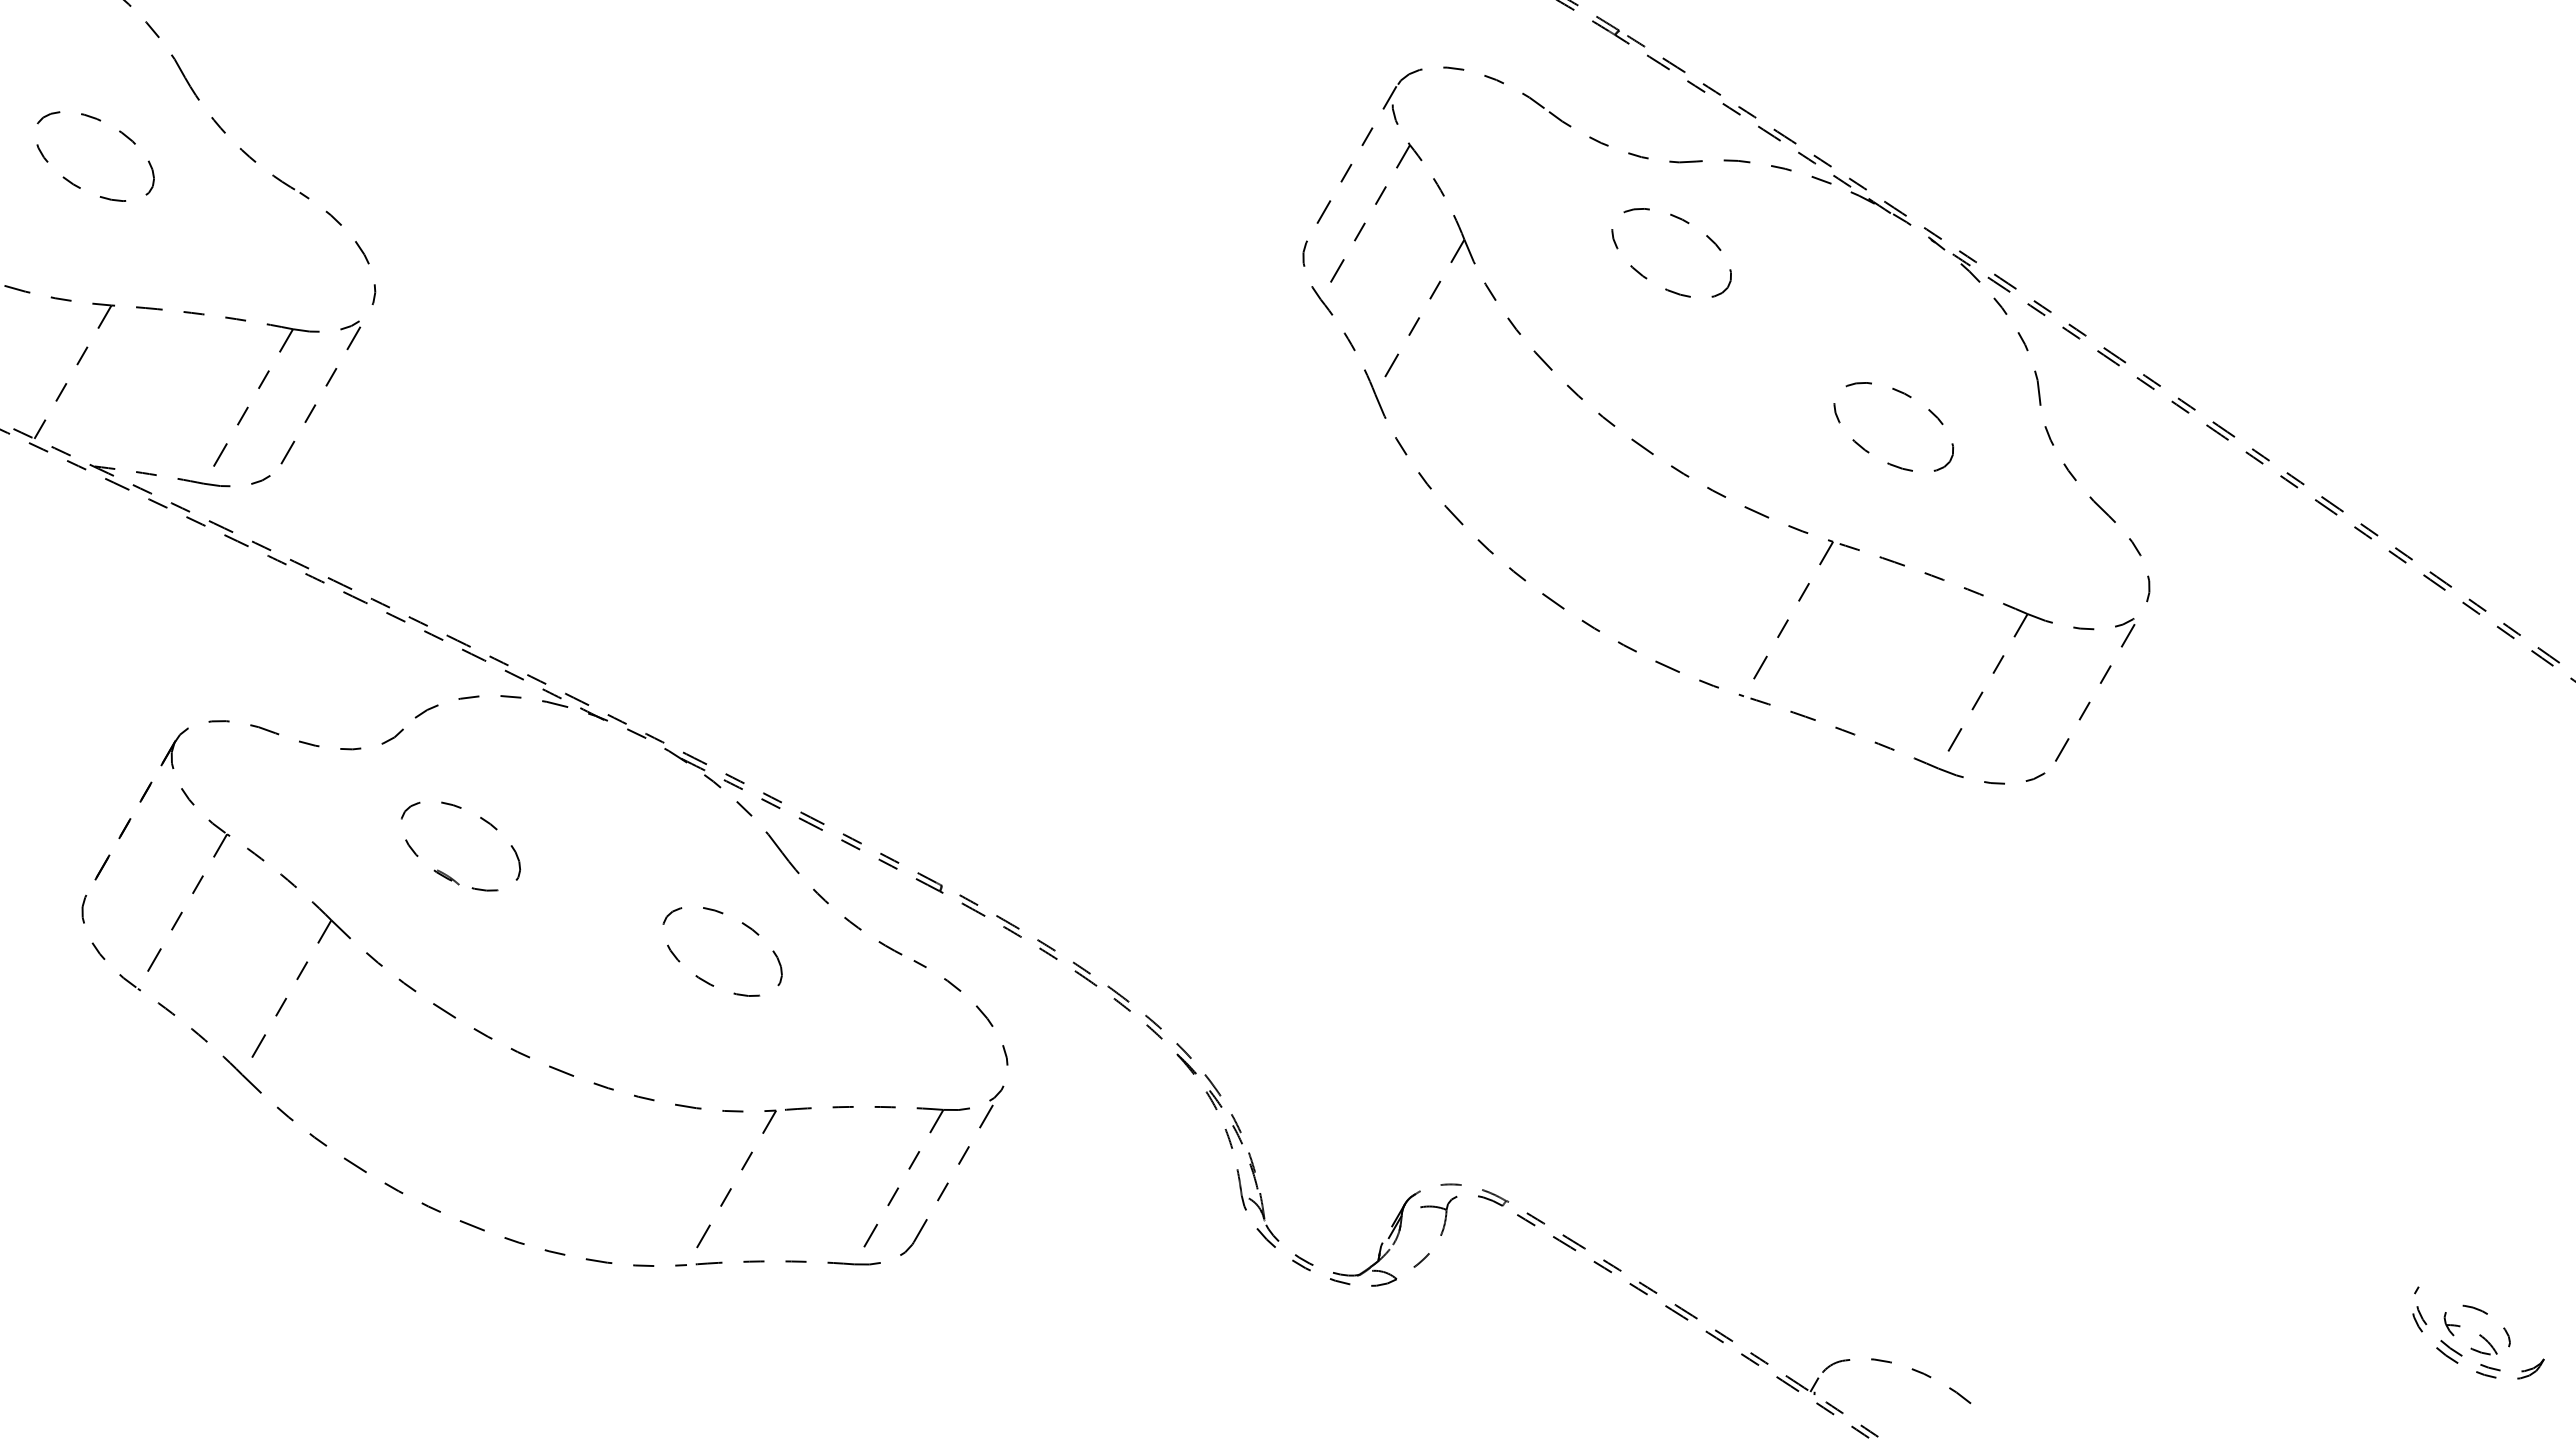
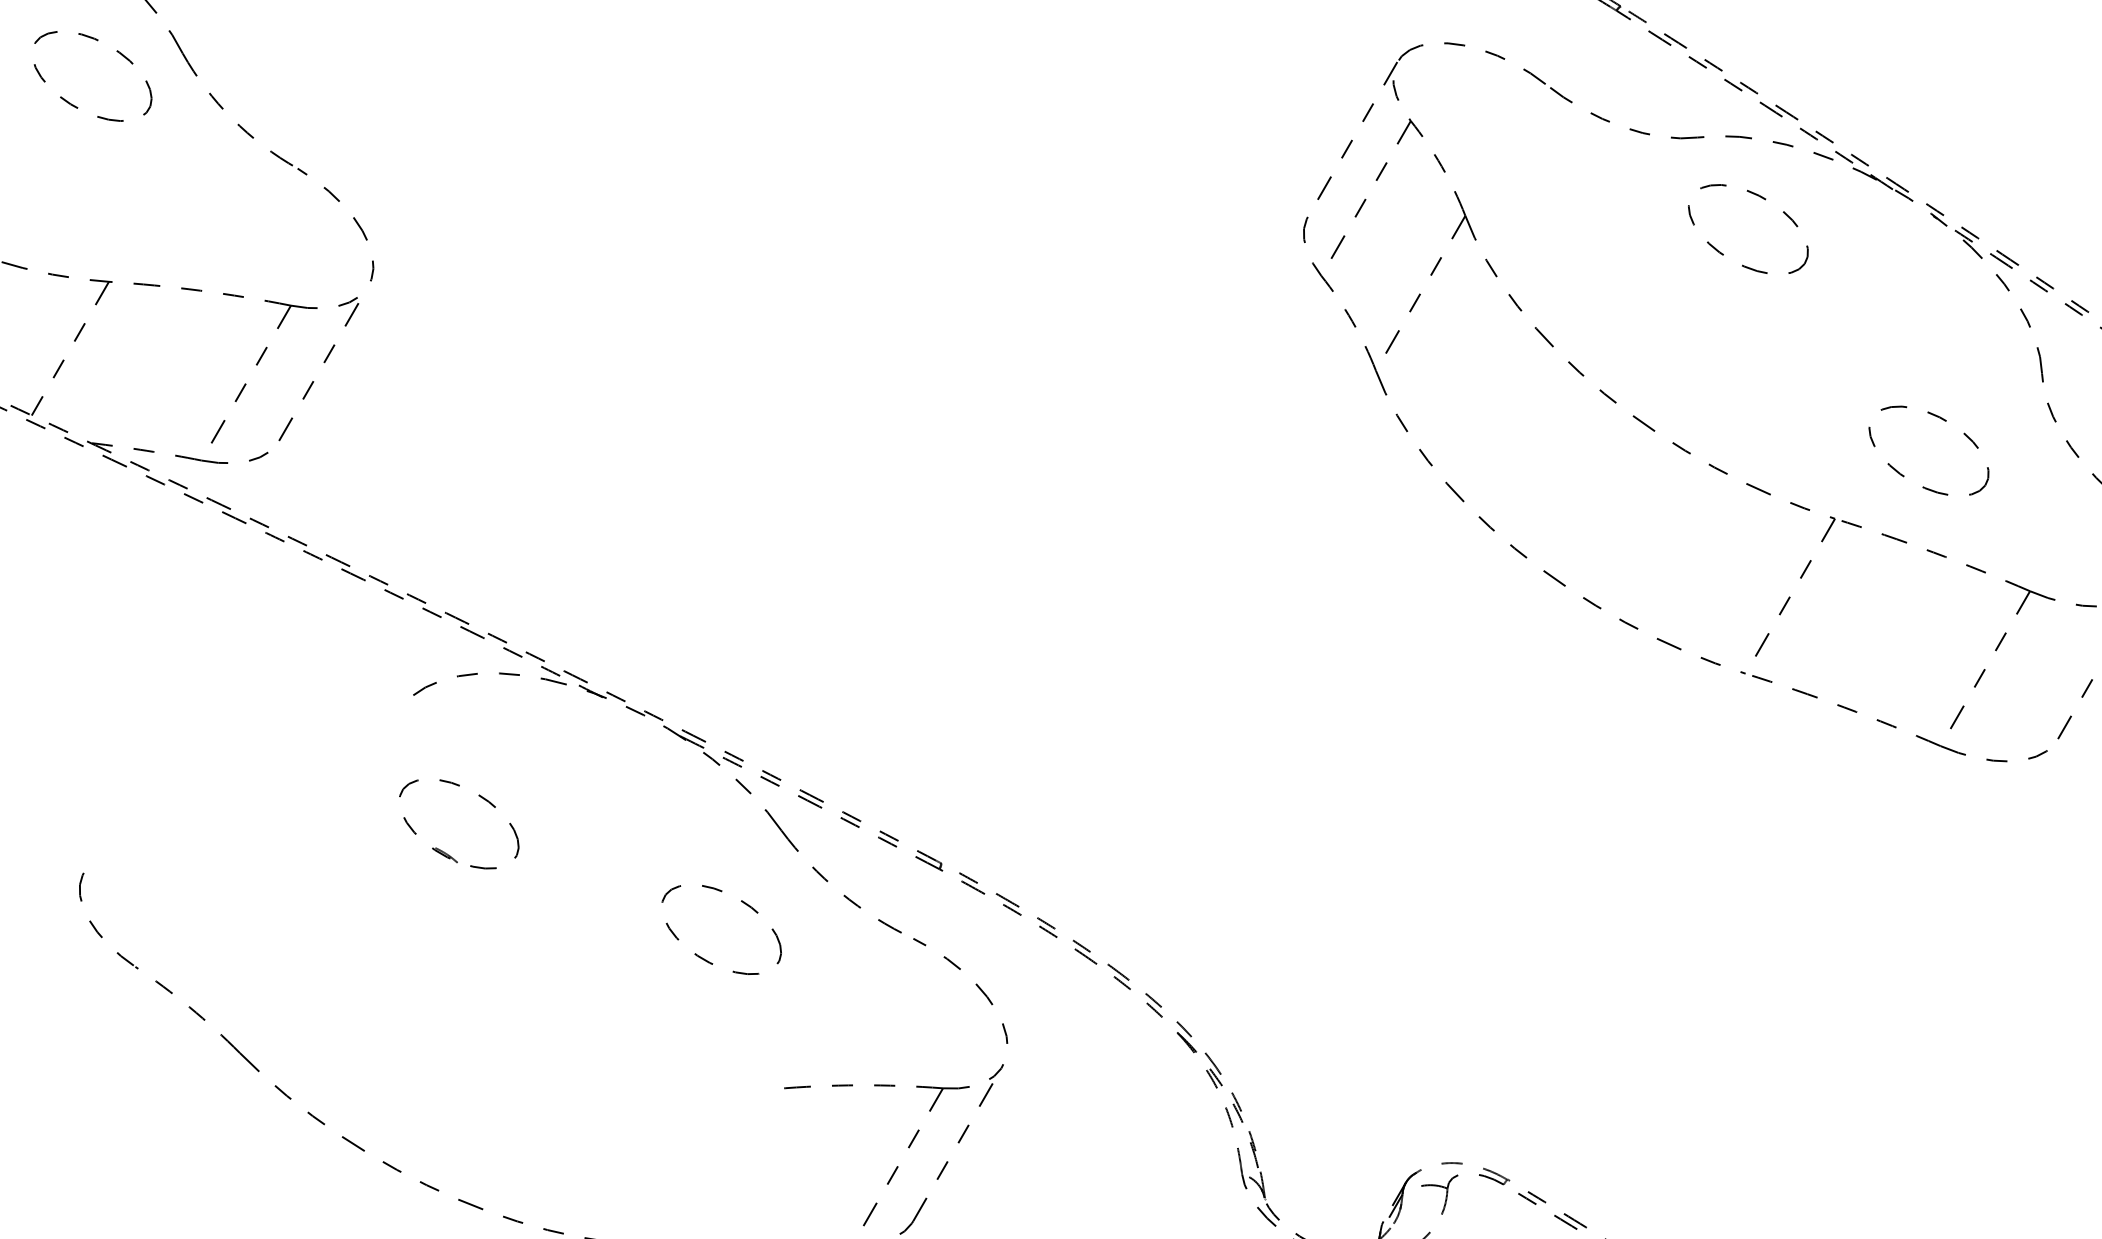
part: (119, 132) -> (116, 52), moved
part: (1688, 224) -> (1765, 200), moved
part: (1910, 398) -> (1945, 422), moved
part: (435, 1003) -> (433, 981), removed

